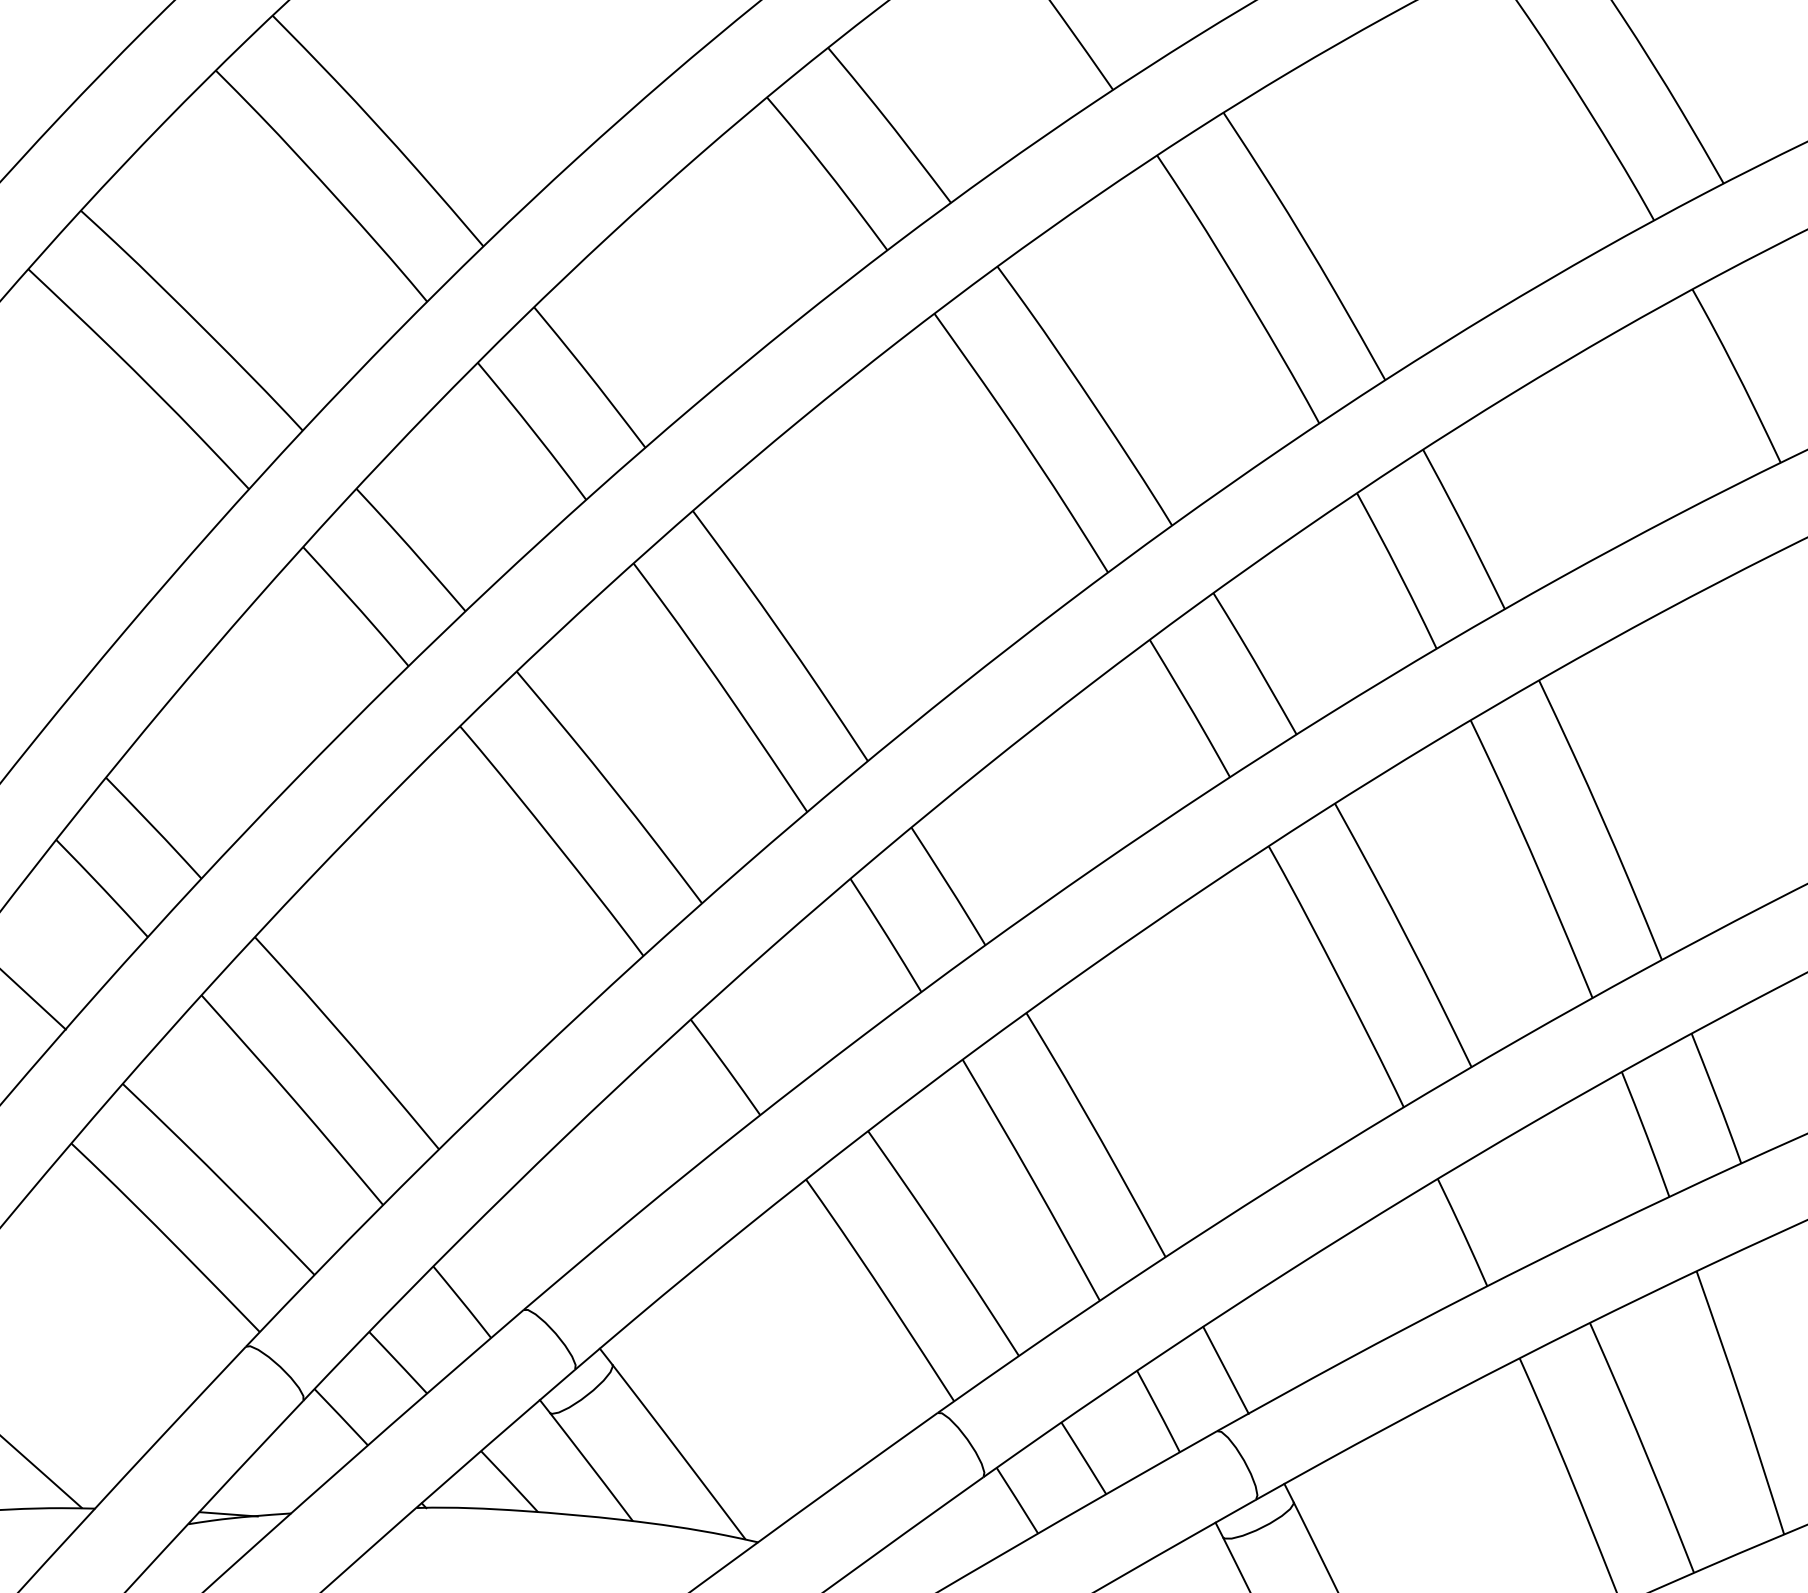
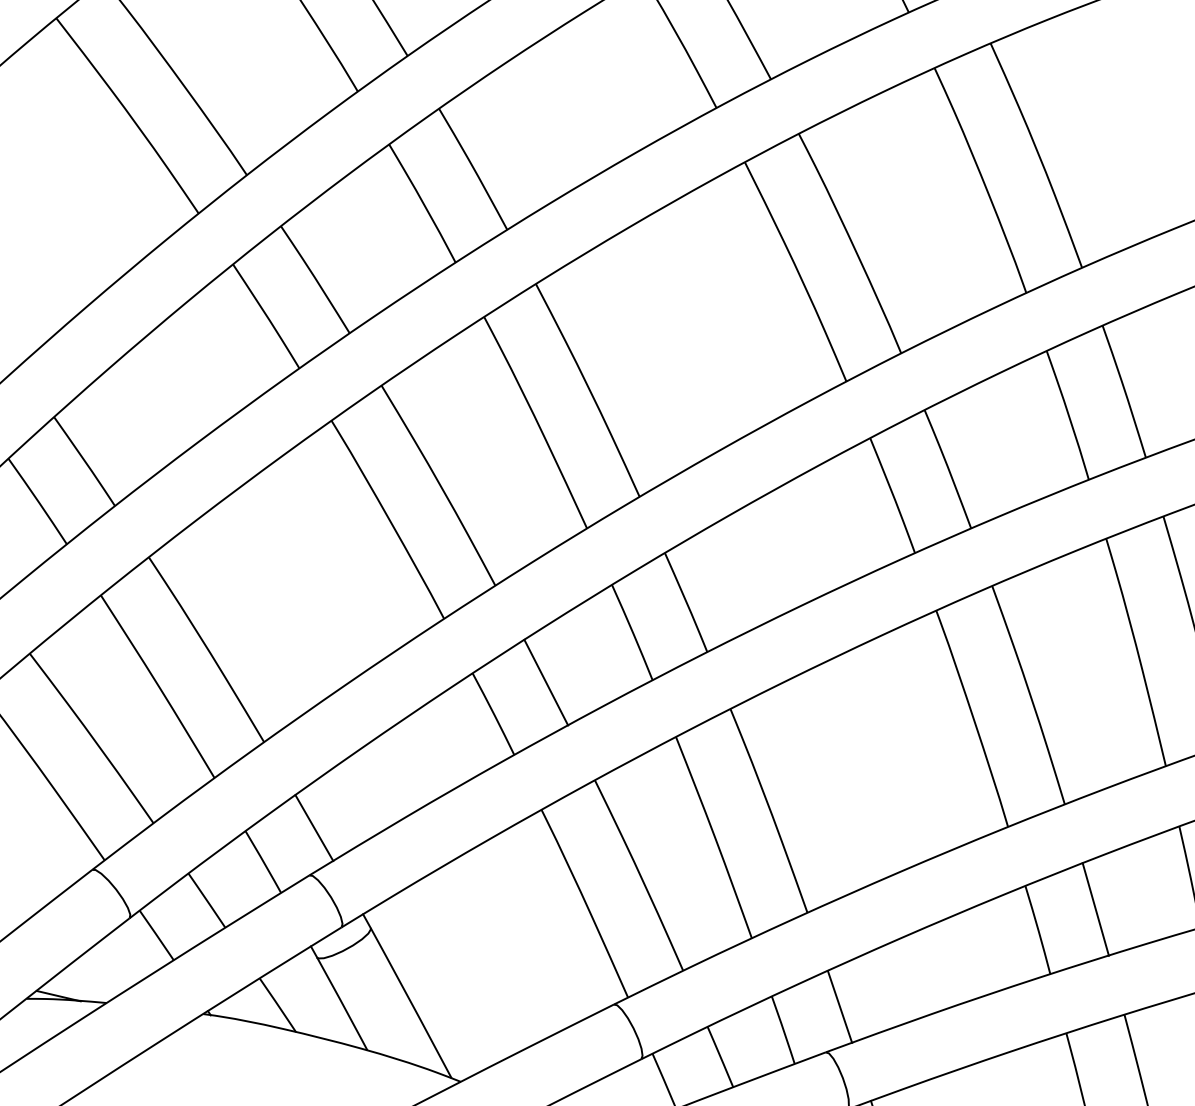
line: (786, 1016) -> (546, 682), added
line: (1532, 1194) -> (1096, 909), added
line: (520, 1248) -> (314, 827), added

